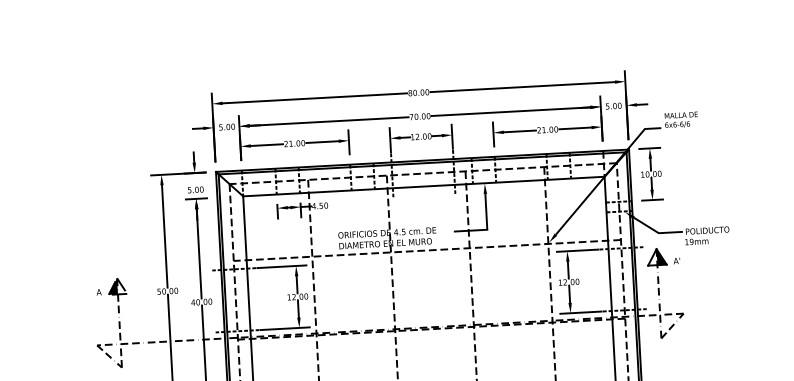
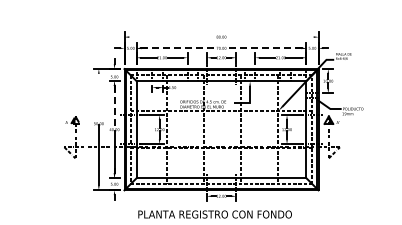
line: (523, 87) -> (270, 37), removed
line: (314, 99) -> (172, 37), removed
line: (509, 112) -> (263, 48), solid -> dashed
line: (330, 121) -> (179, 48), solid -> dashed
line: (163, 235) -> (98, 97), removed
line: (199, 254) -> (114, 107), solid -> dashed

